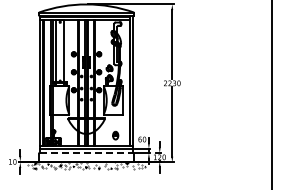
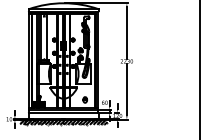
line: (86, 153) -> (63, 113), dashed -> solid
hatch: (86, 165) -> (63, 121), added

